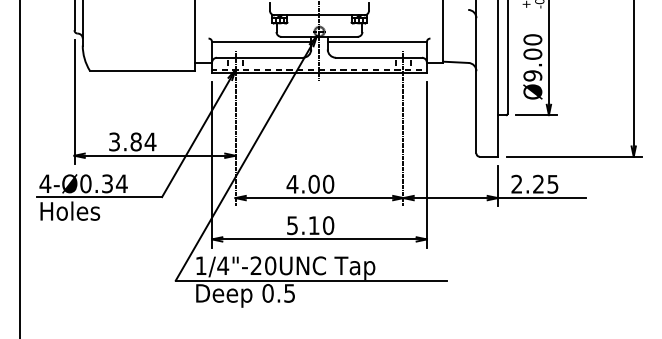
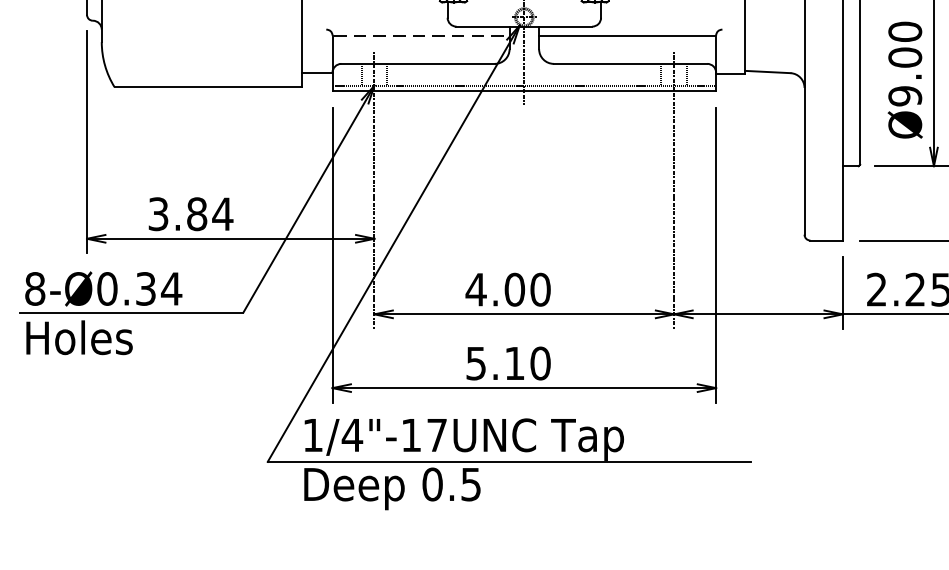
line: (262, 41) -> (422, 34), solid -> dashed
text: (45, 183) -> (35, 288), 4-Ø0.34 -> 8-Ø0.34
text: (263, 265) -> (424, 434), 1/4"-20UNC -> 1/4"-17UNC

